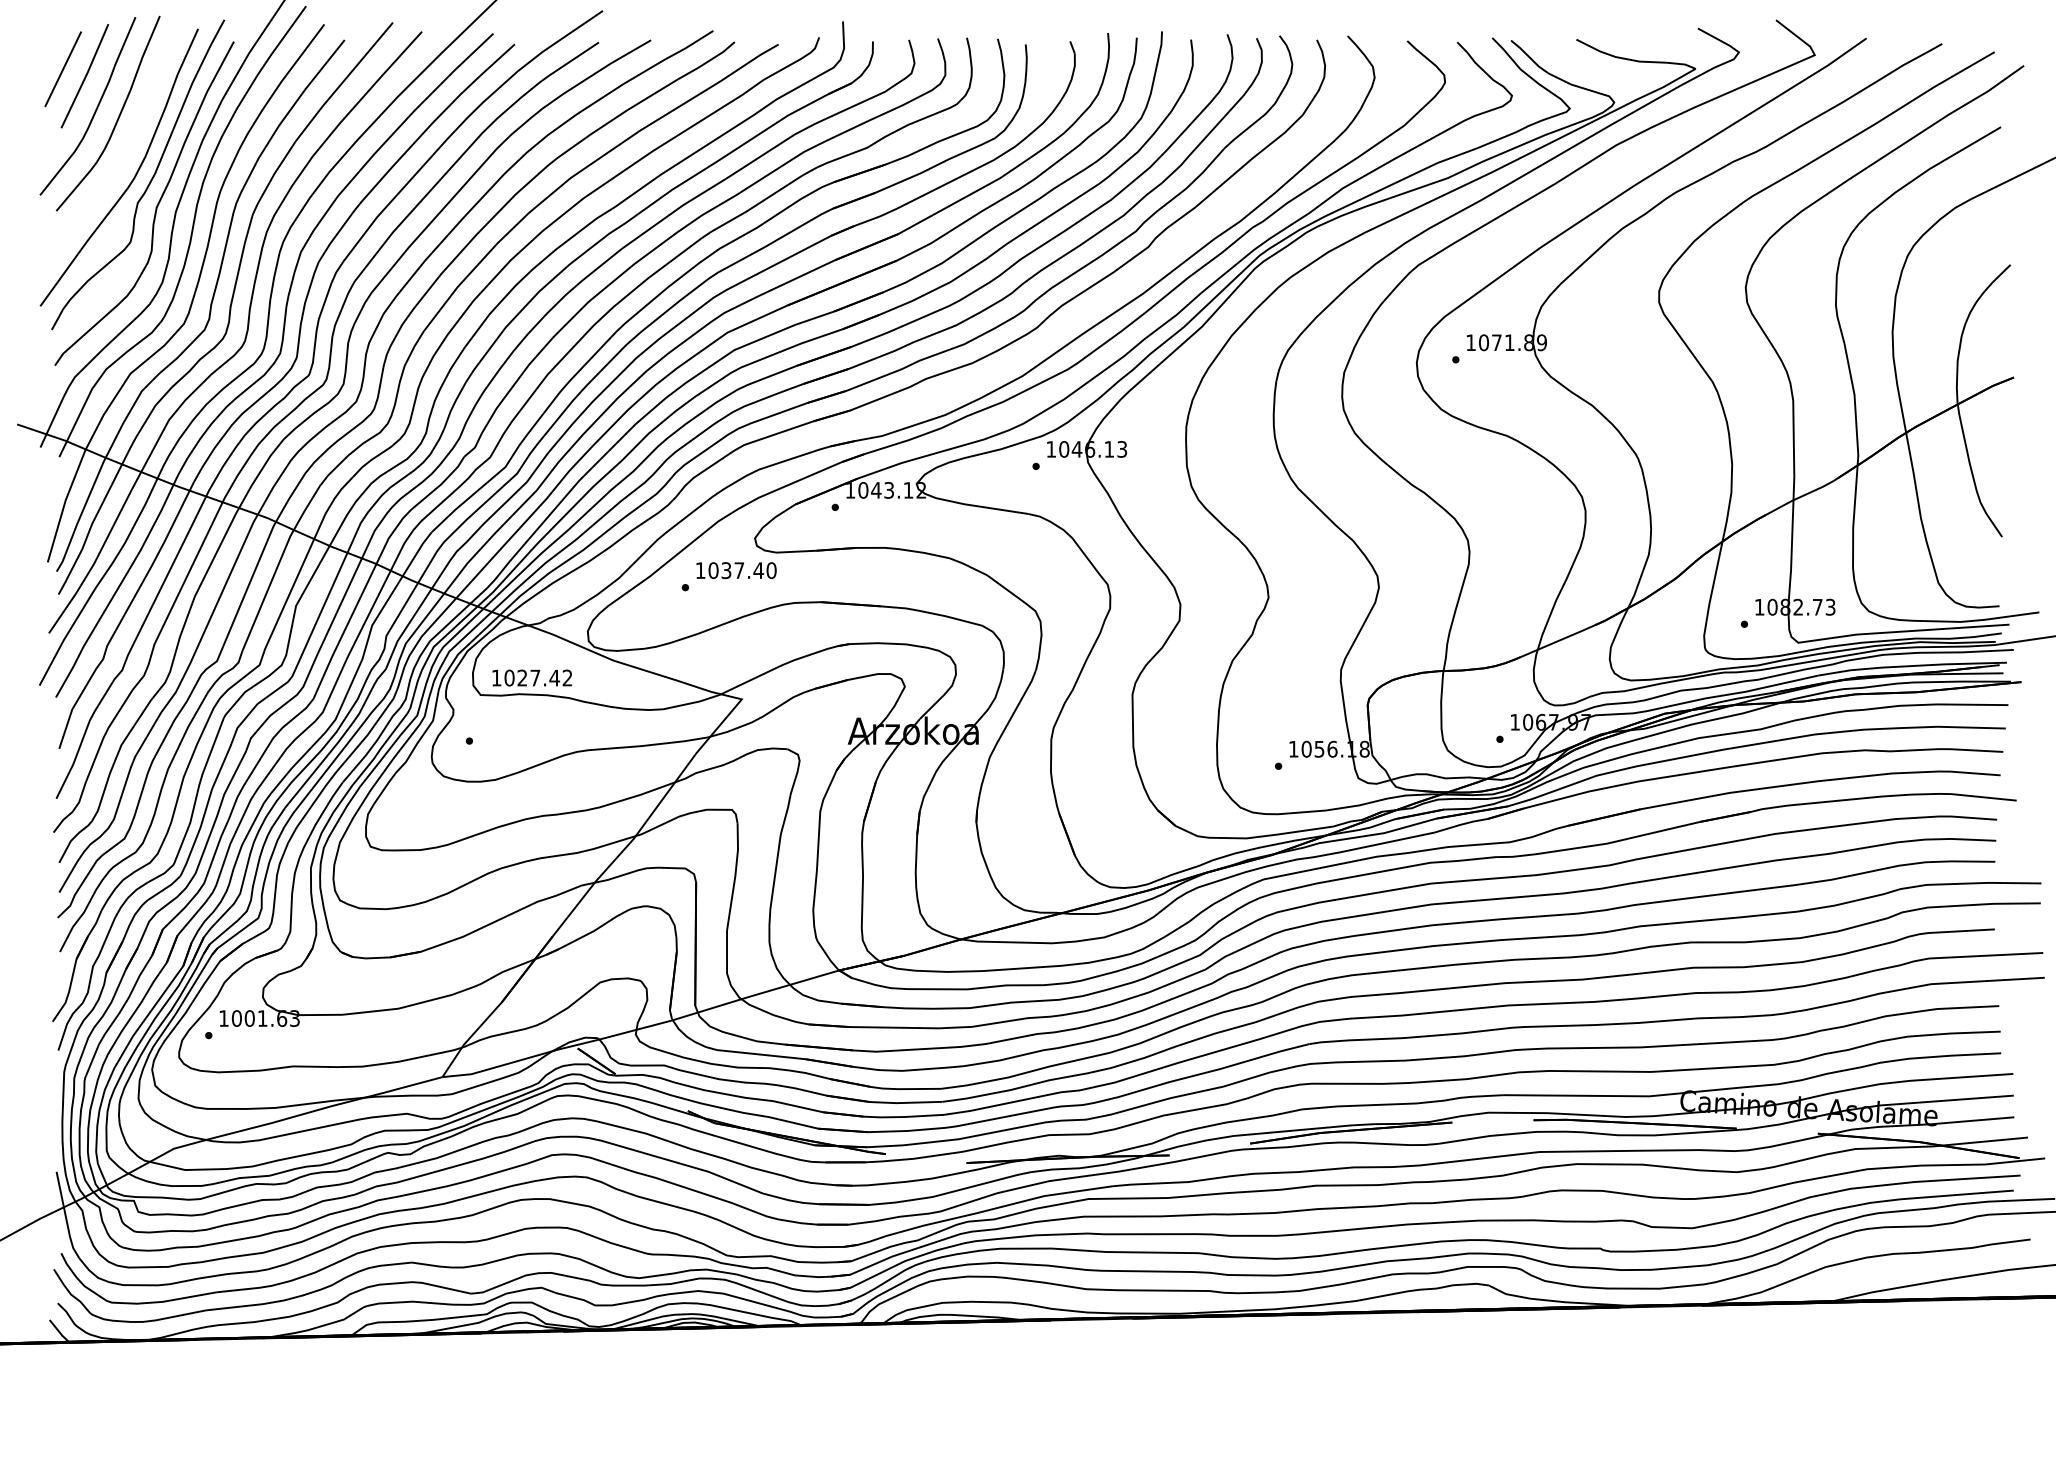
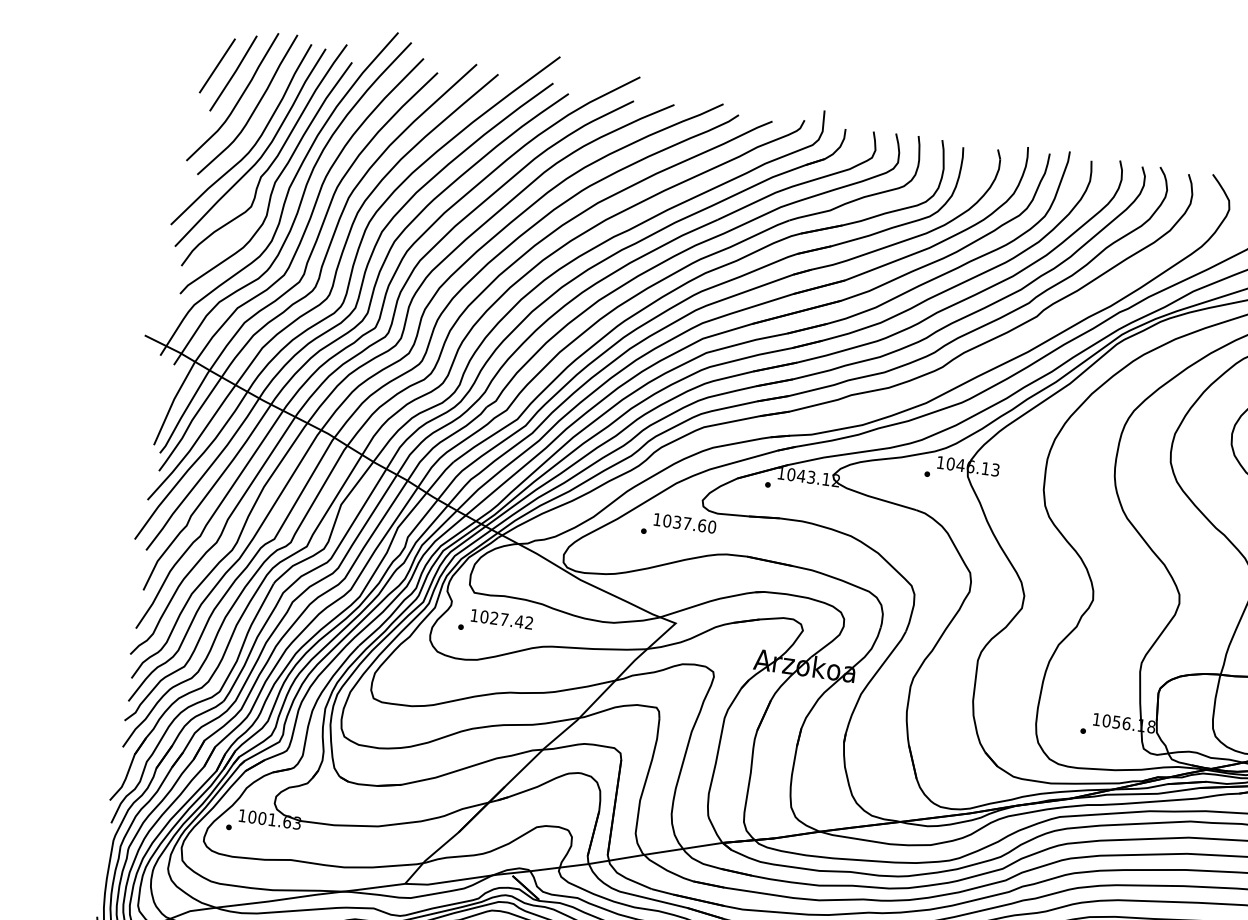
curve: (123, 162) -> (254, 144), added
text: (758, 570) -> (702, 525), 1037.40 -> 1037.60
text: (531, 677) -> (501, 618), moved

